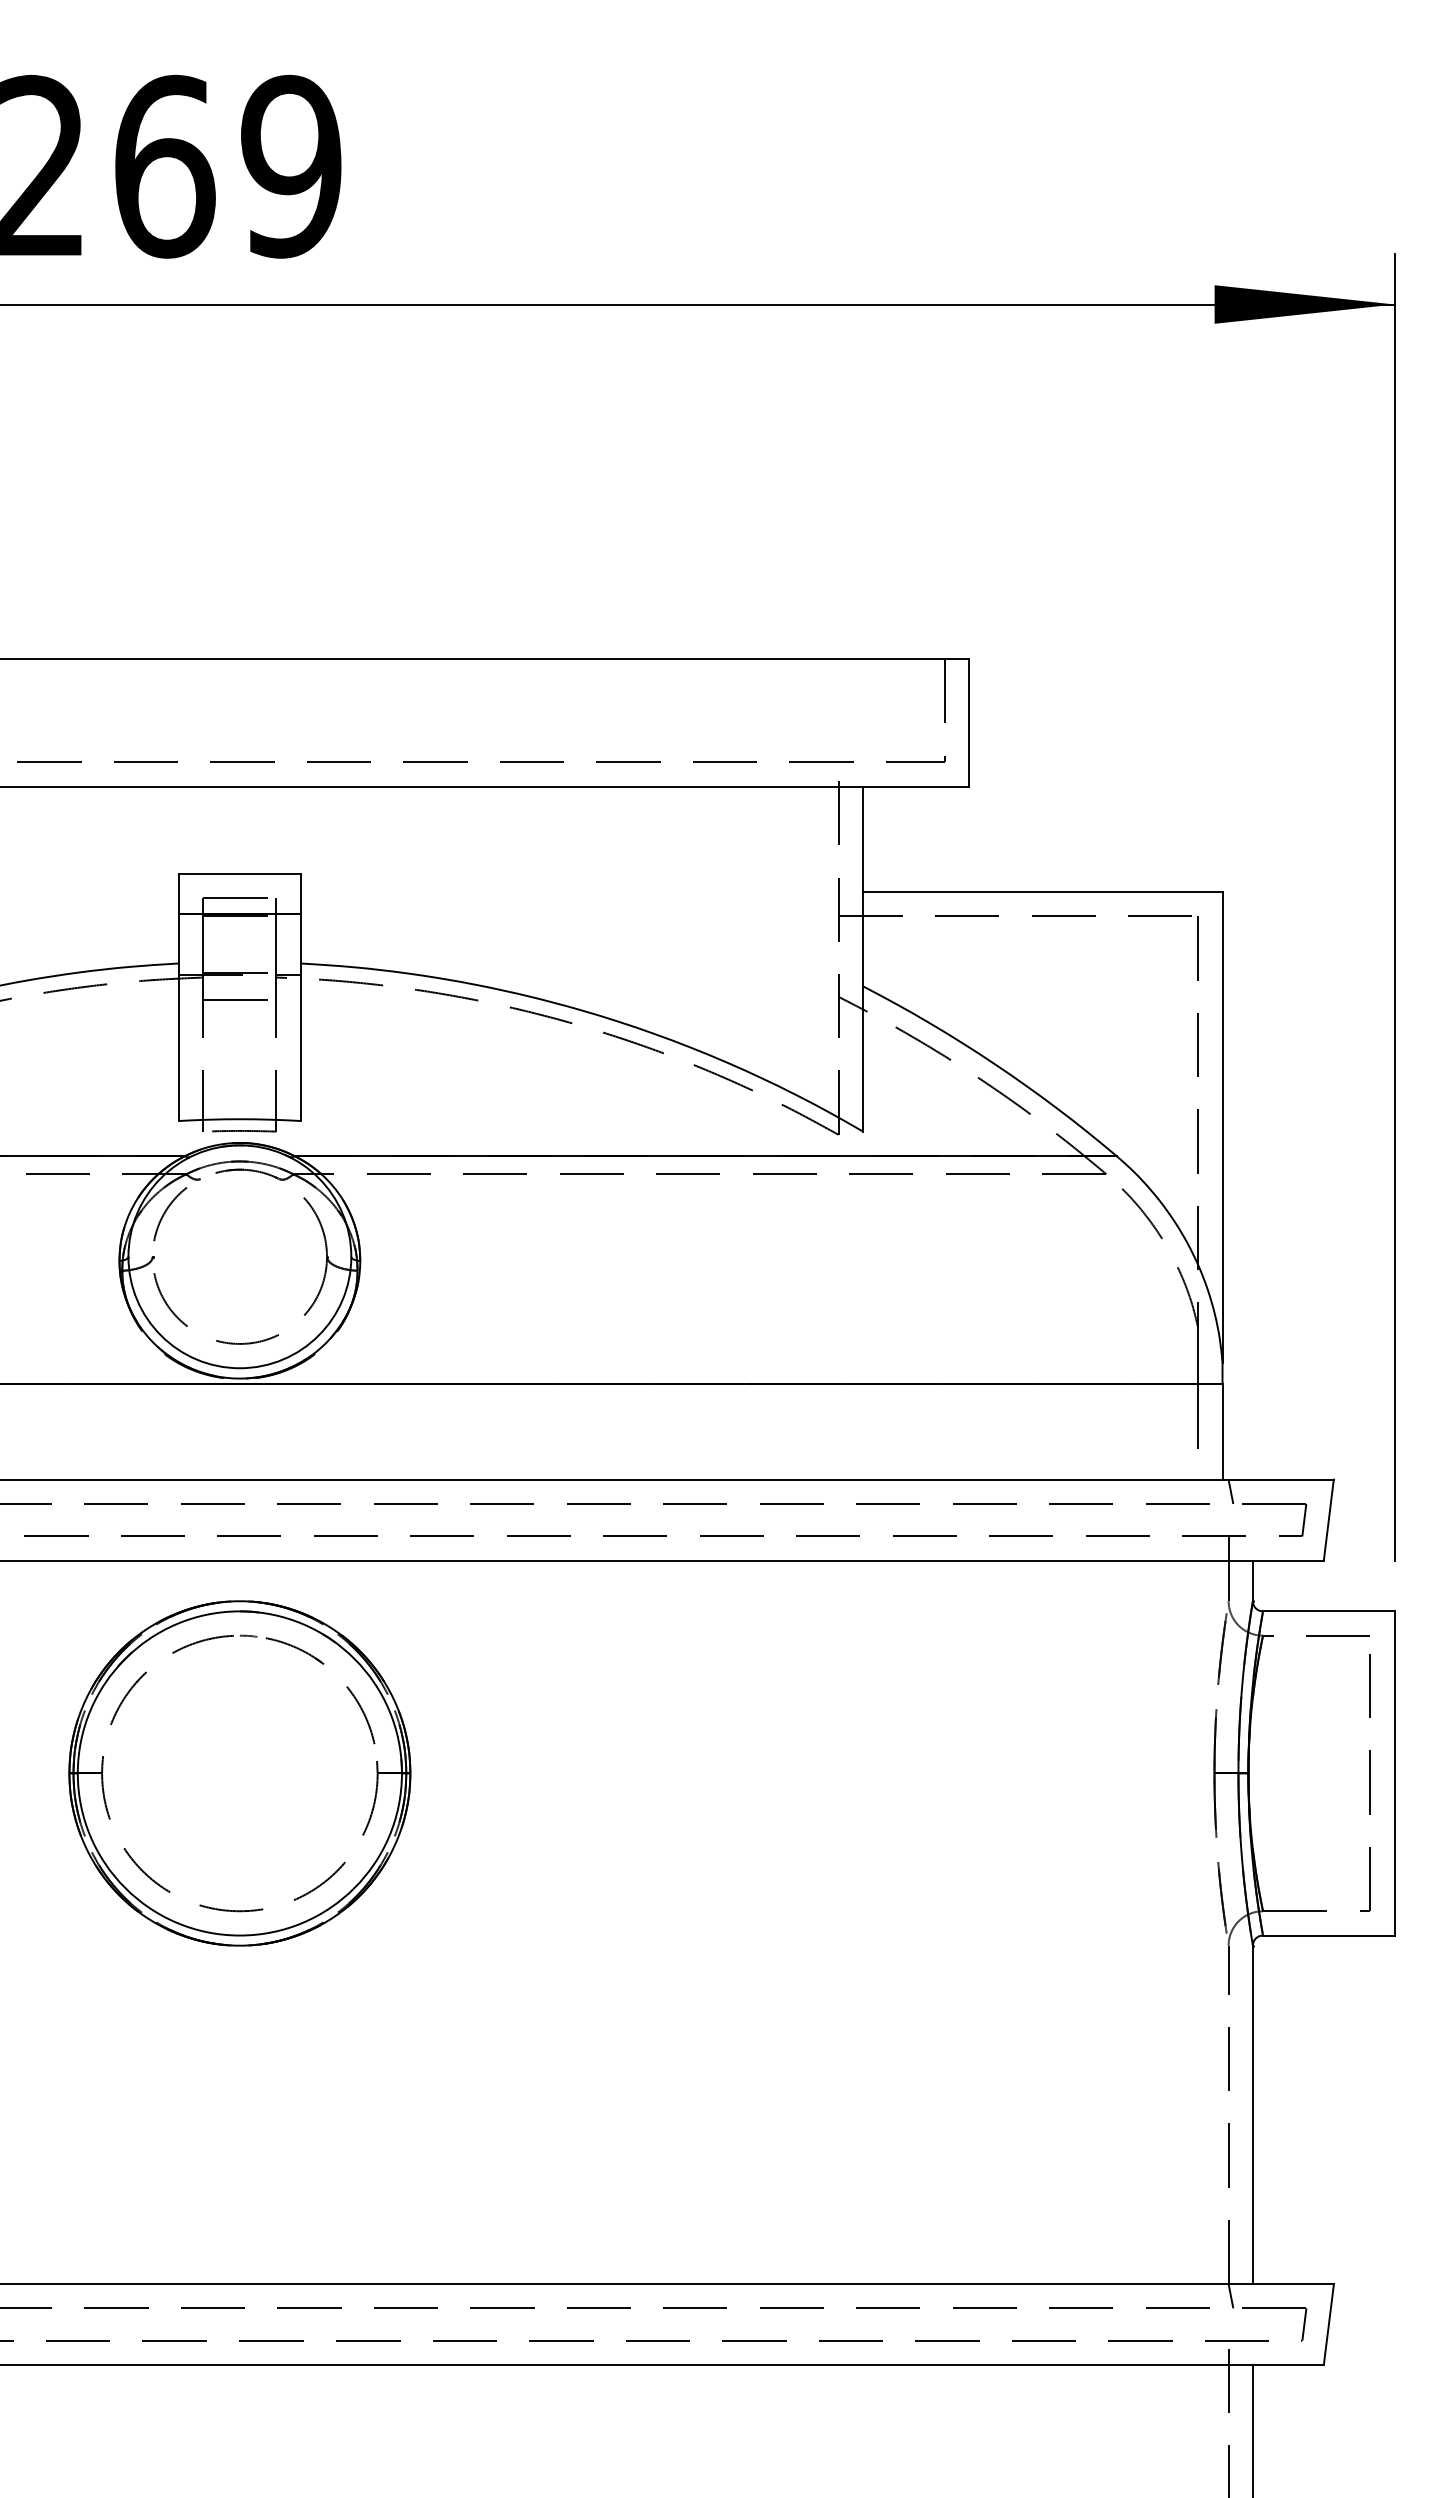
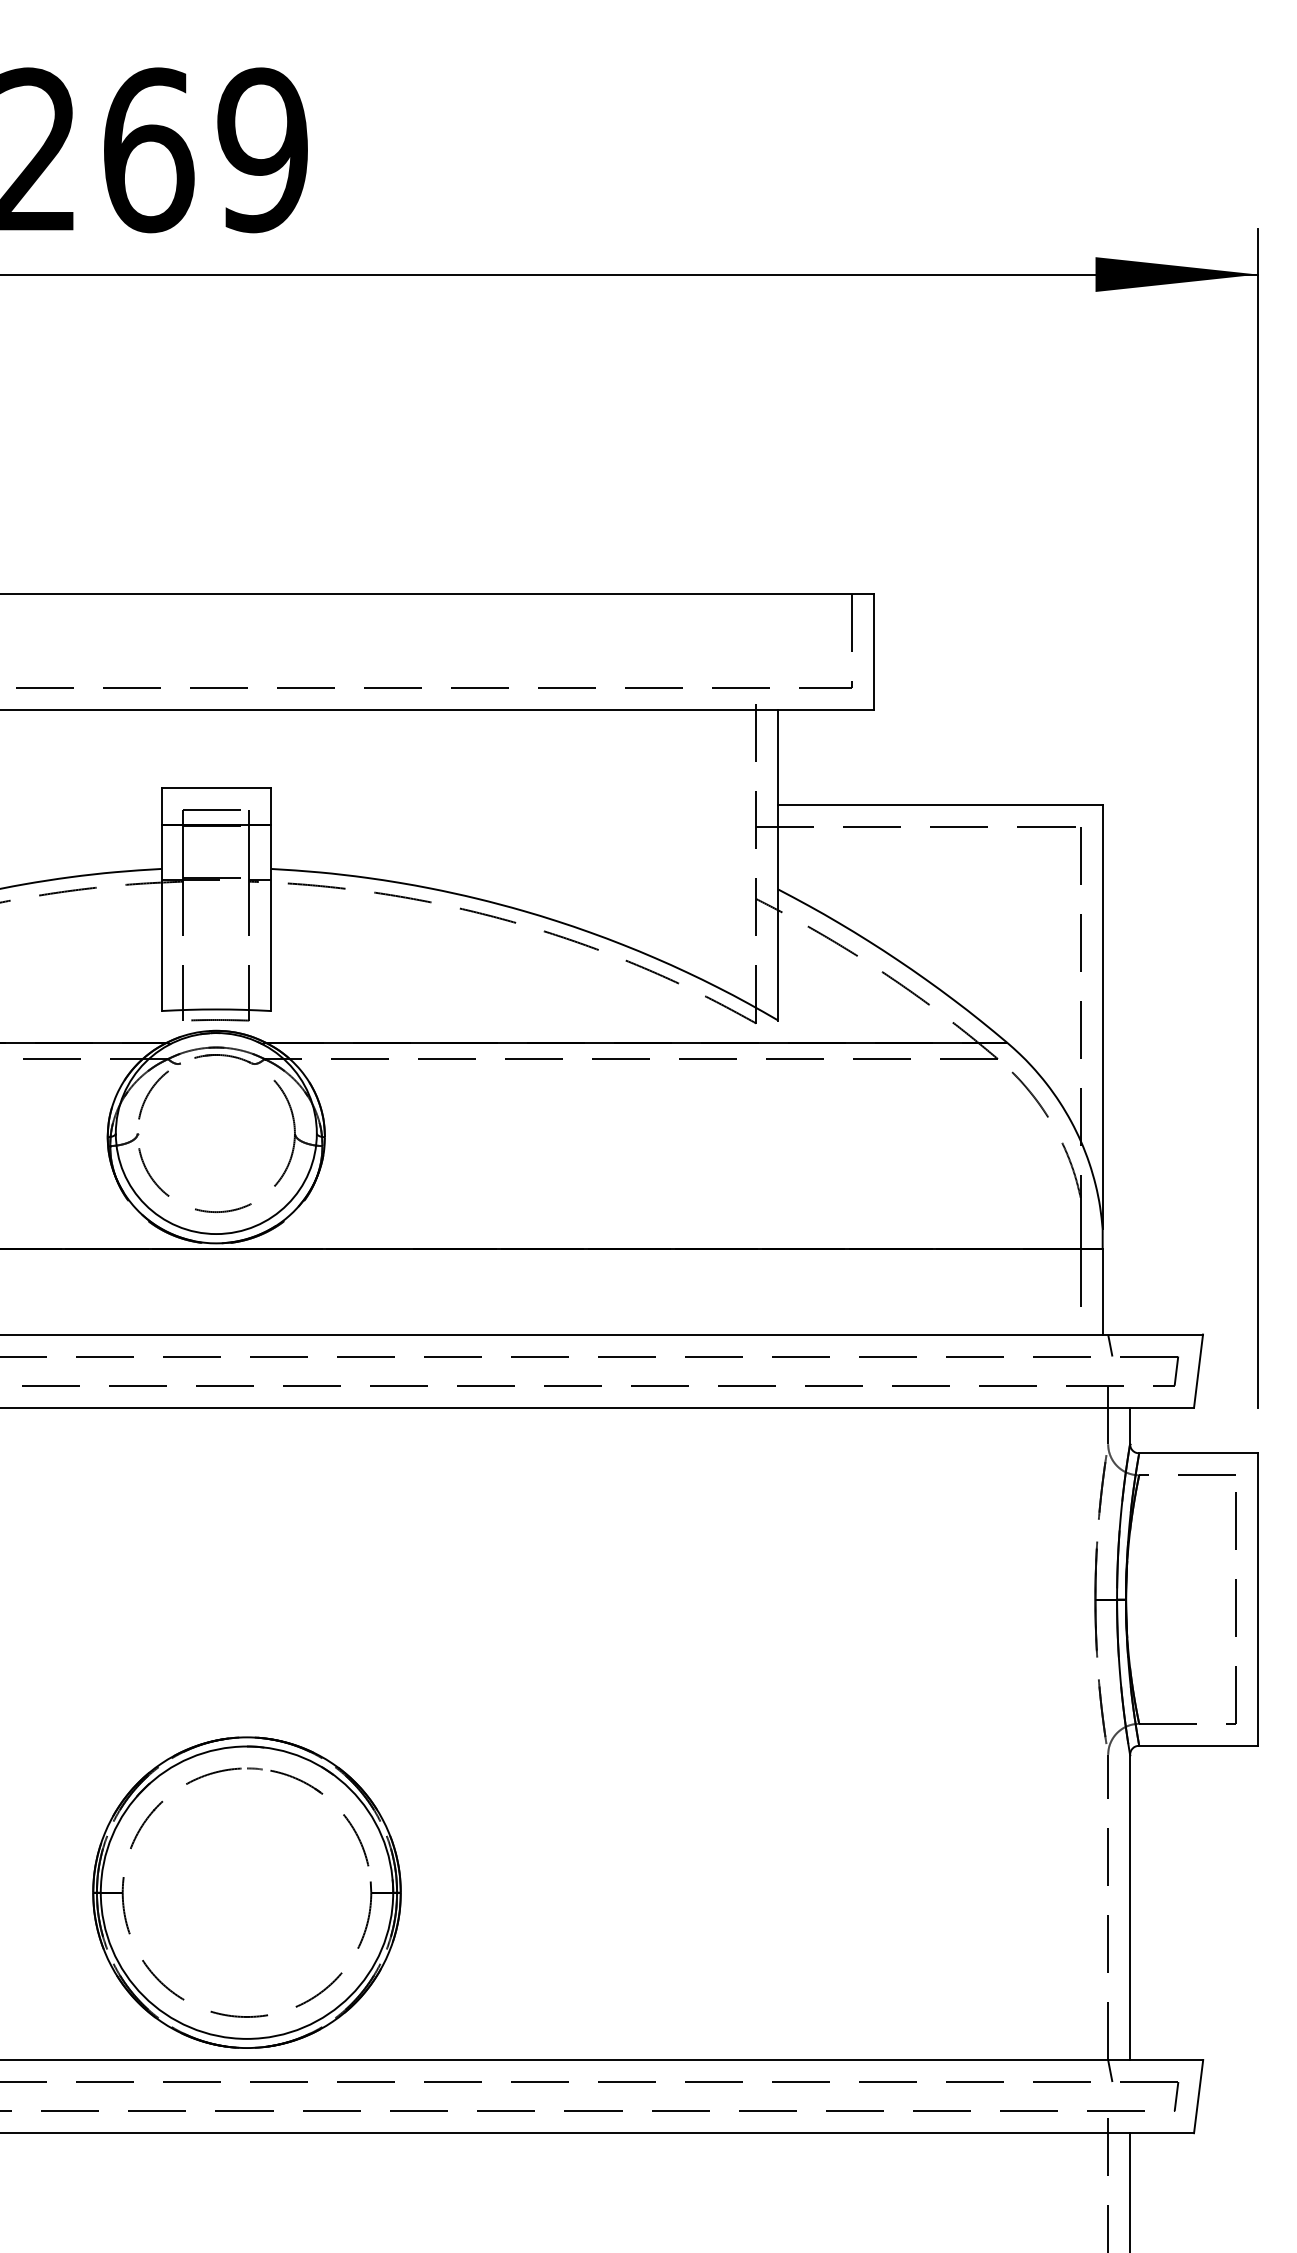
line: (239, 999) -> (215, 901), removed
part: (239, 1773) -> (246, 1892), moved

